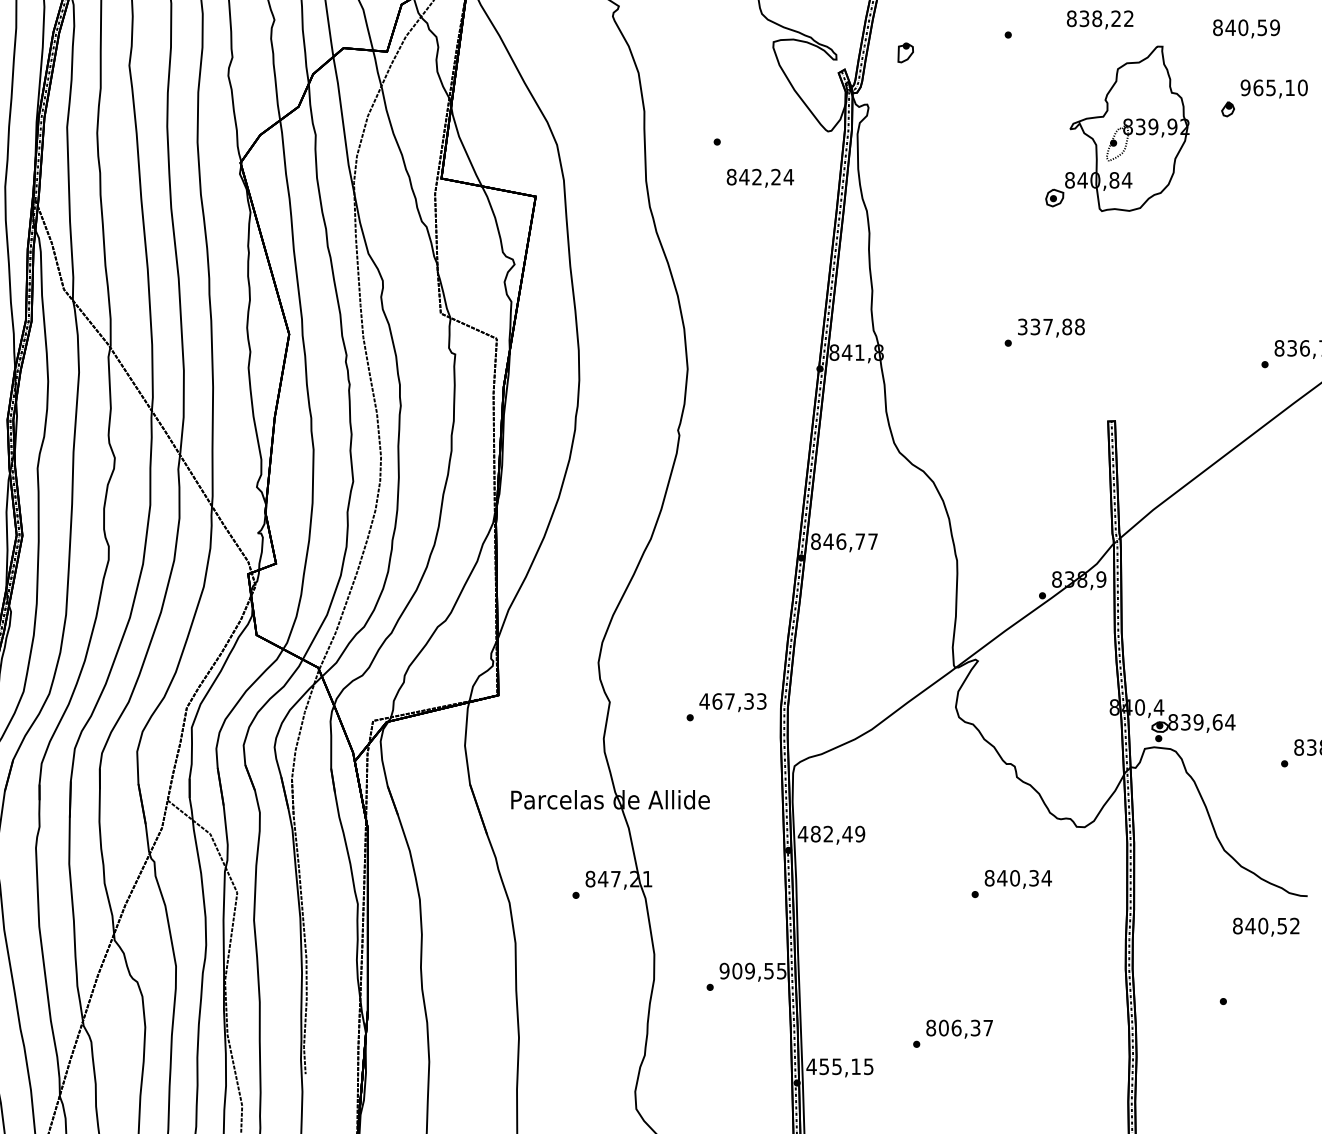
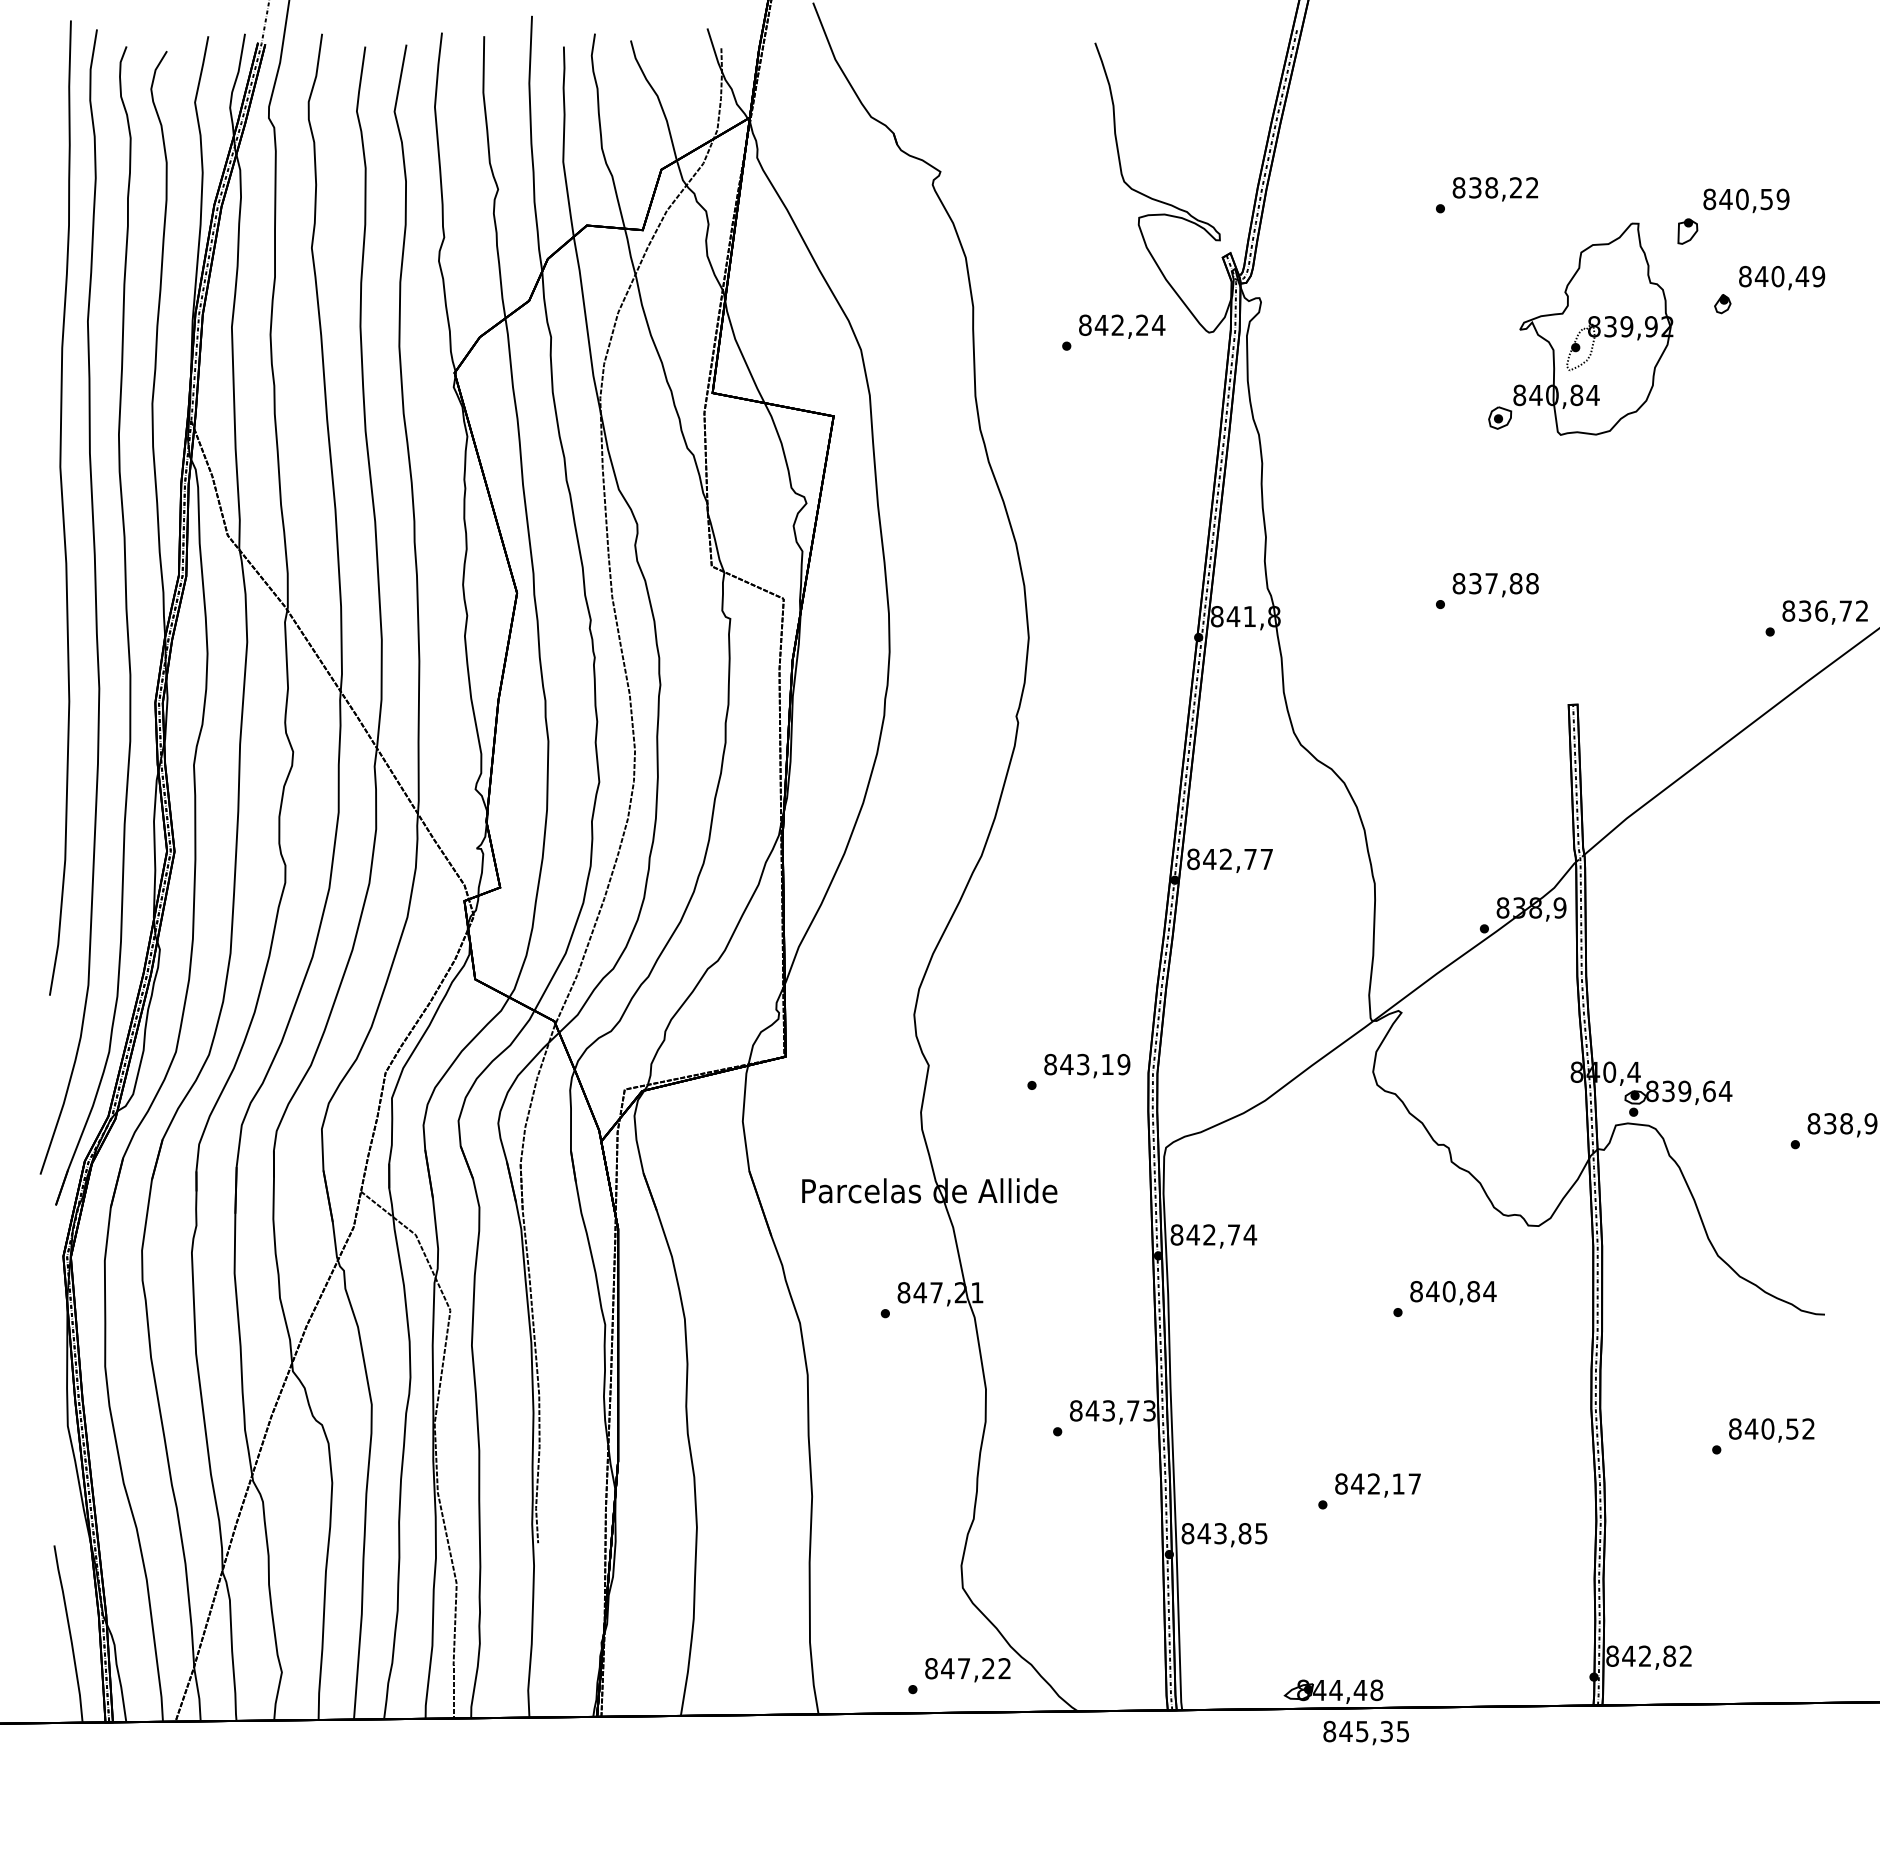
text: (1099, 20) -> (1494, 189), moved
part: (905, 52) -> (1687, 231), moved
text: (1274, 87) -> (1782, 276), 965,10 -> 840,49
text: (760, 178) -> (1122, 326), moved
text: (1022, 326) -> (1458, 583), 337,88 -> 837,88
text: (840, 541) -> (1225, 859), 846,77 -> 842,77
text: (732, 701) -> (1086, 1064), 467,33 -> 843,19
text: (831, 833) -> (1213, 1234), 482,49 -> 842,74
text: (1033, 878) -> (1473, 1291), 840,34 -> 840,84
text: (1266, 927) -> (1771, 1430), moved
text: (752, 970) -> (1112, 1410), 909,55 -> 843,73
text: (959, 1027) -> (1377, 1483), 806,37 -> 842,17
text: (833, 1066) -> (1216, 1533), 455,15 -> 843,85

